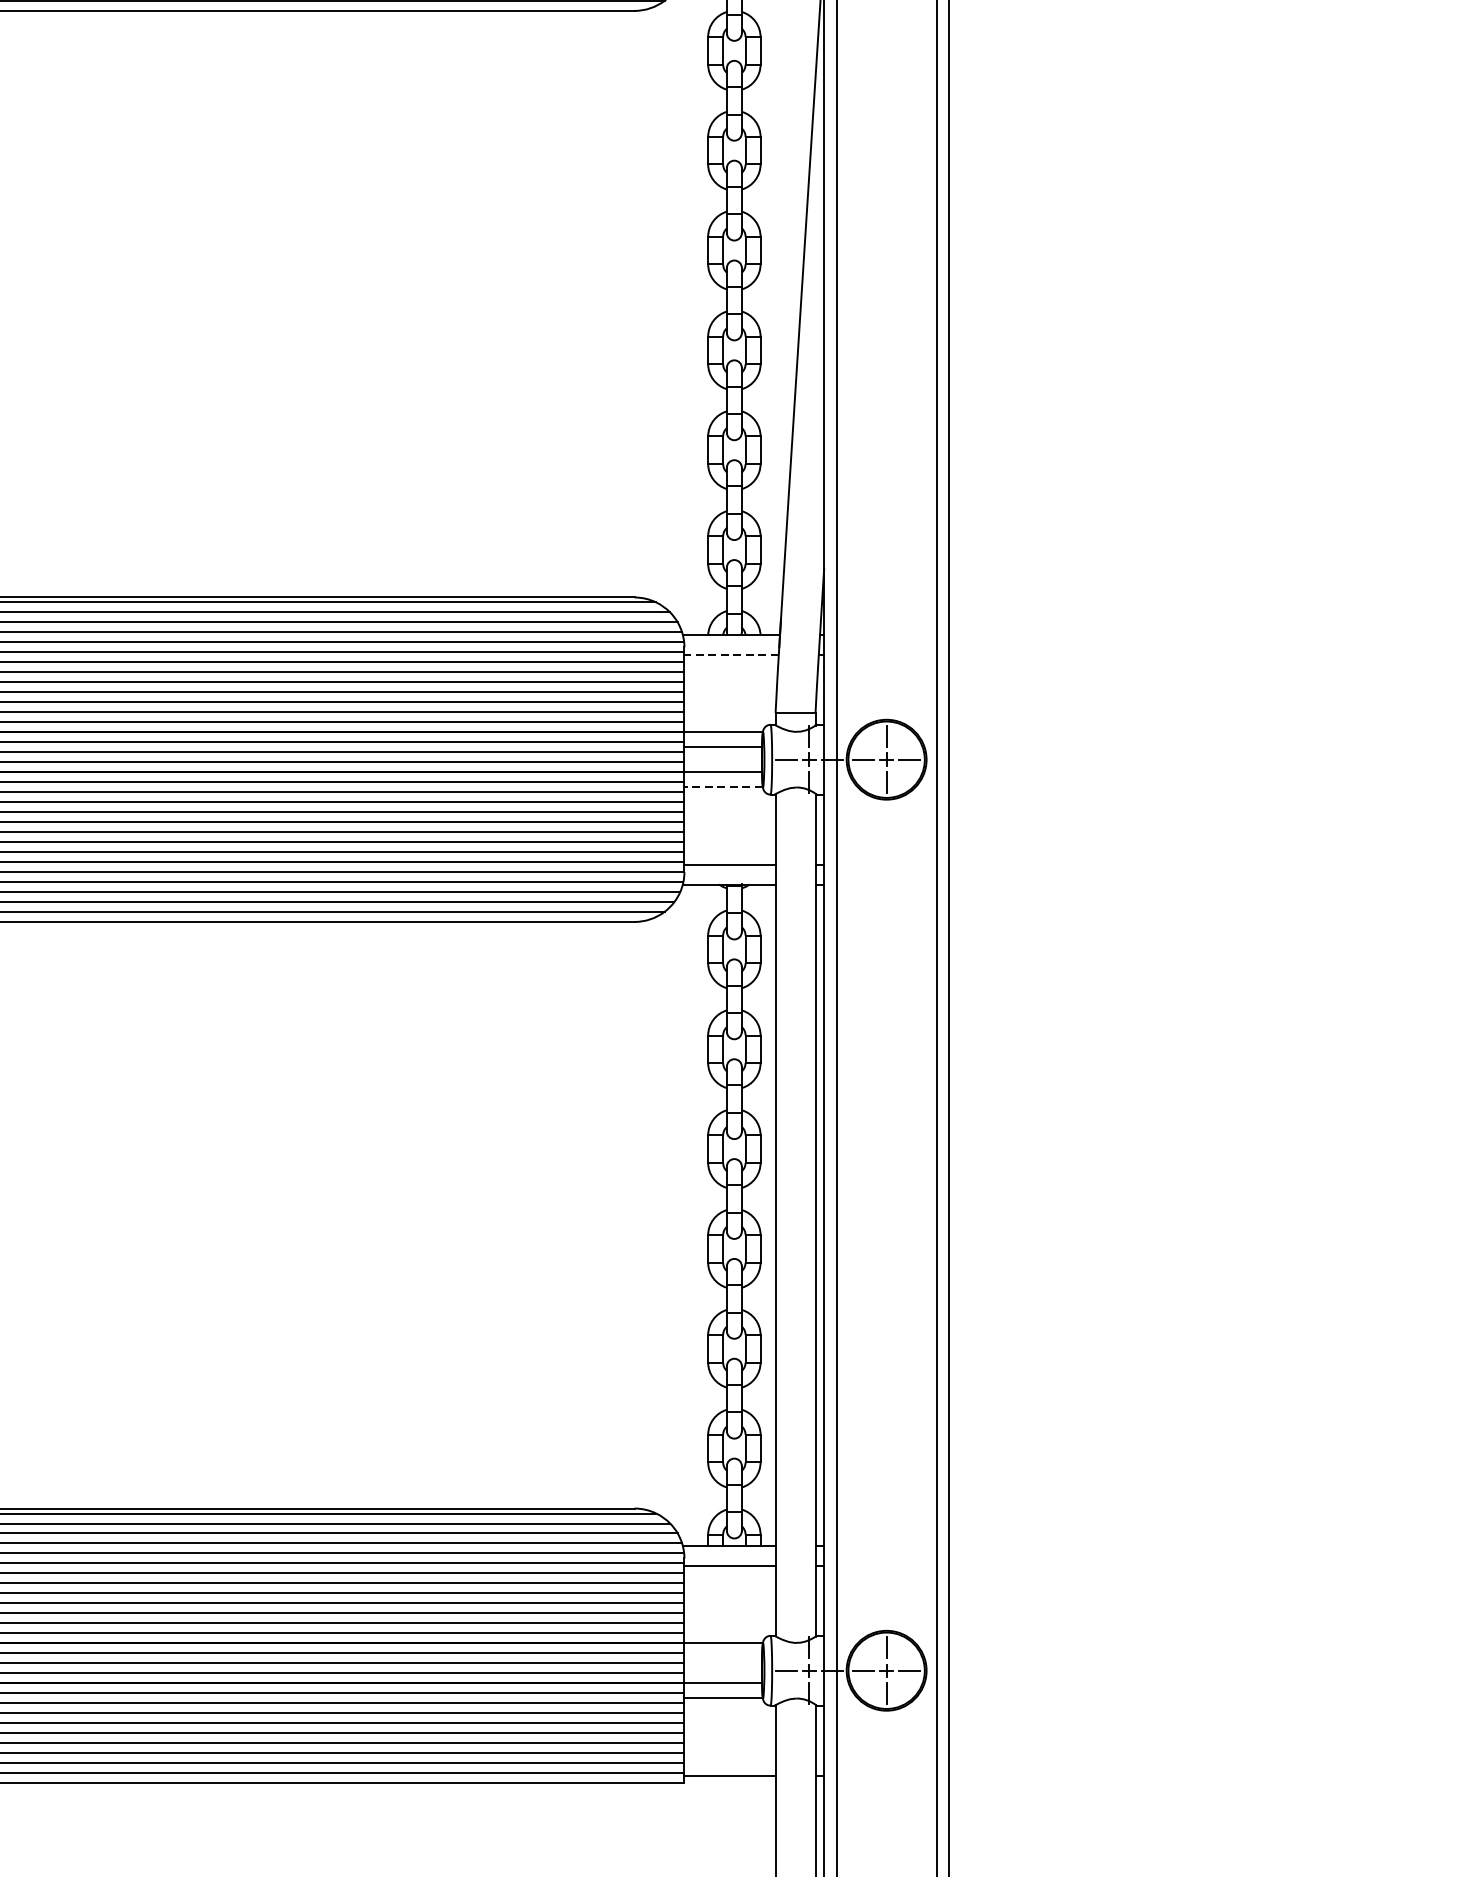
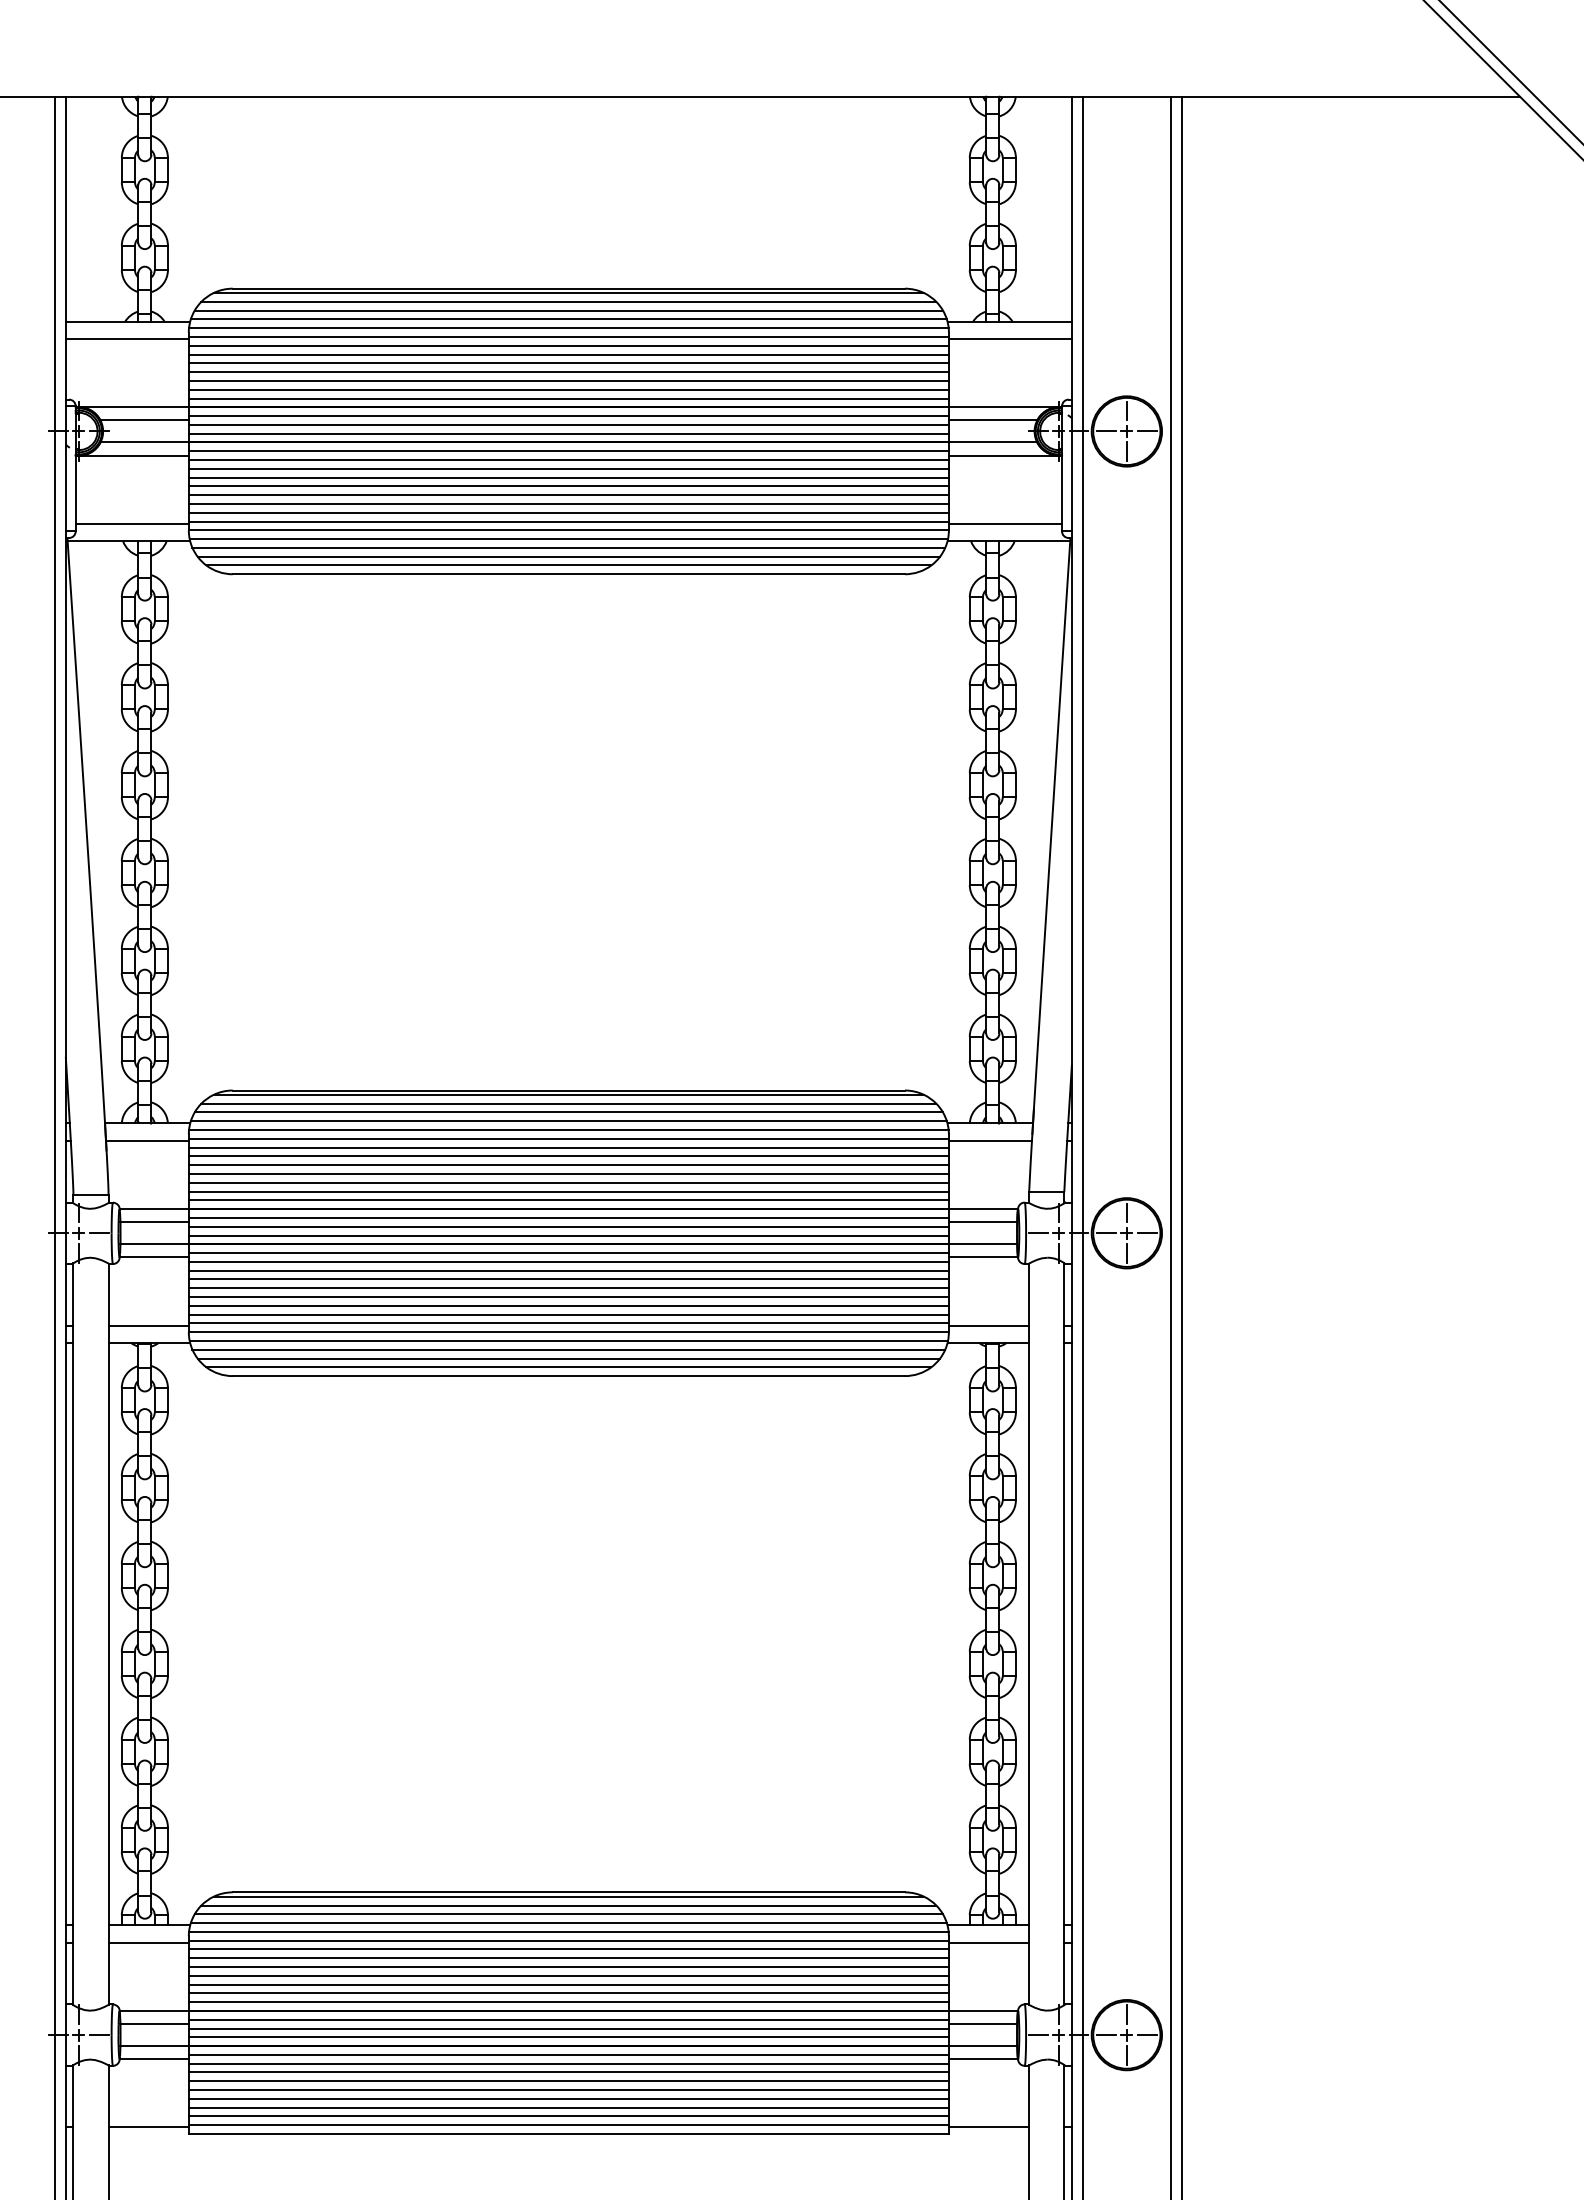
line: (731, 655) -> (990, 1141), dashed -> solid
line: (723, 787) -> (983, 1257), dashed -> solid
line: (722, 1658) -> (982, 2024), added

